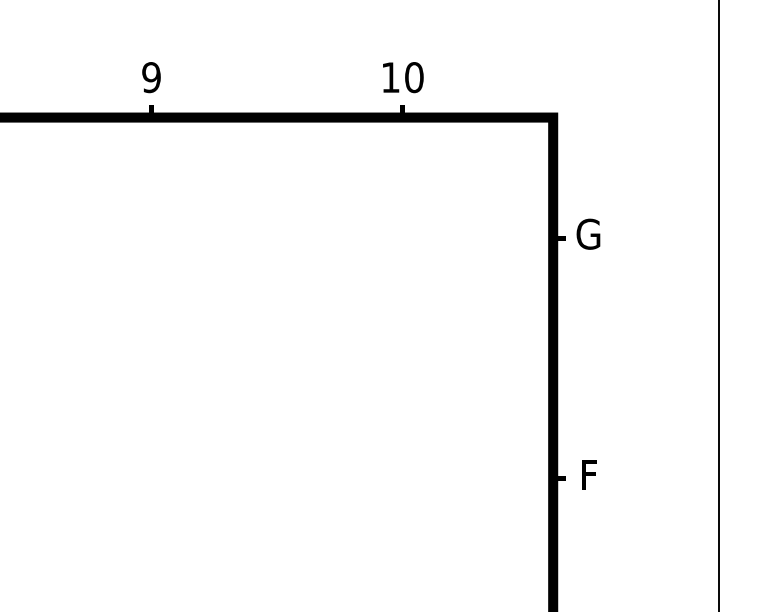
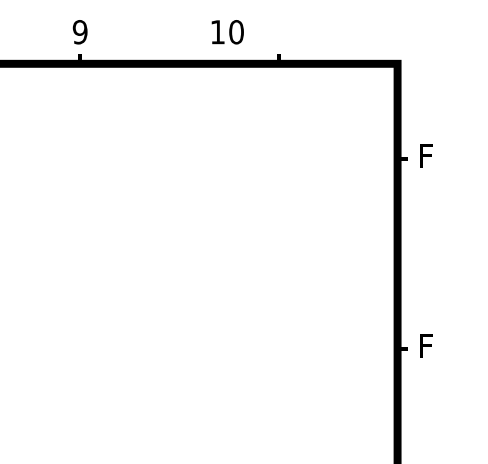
text: (403, 77) -> (227, 32), moved
text: (588, 233) -> (425, 155), G -> F

